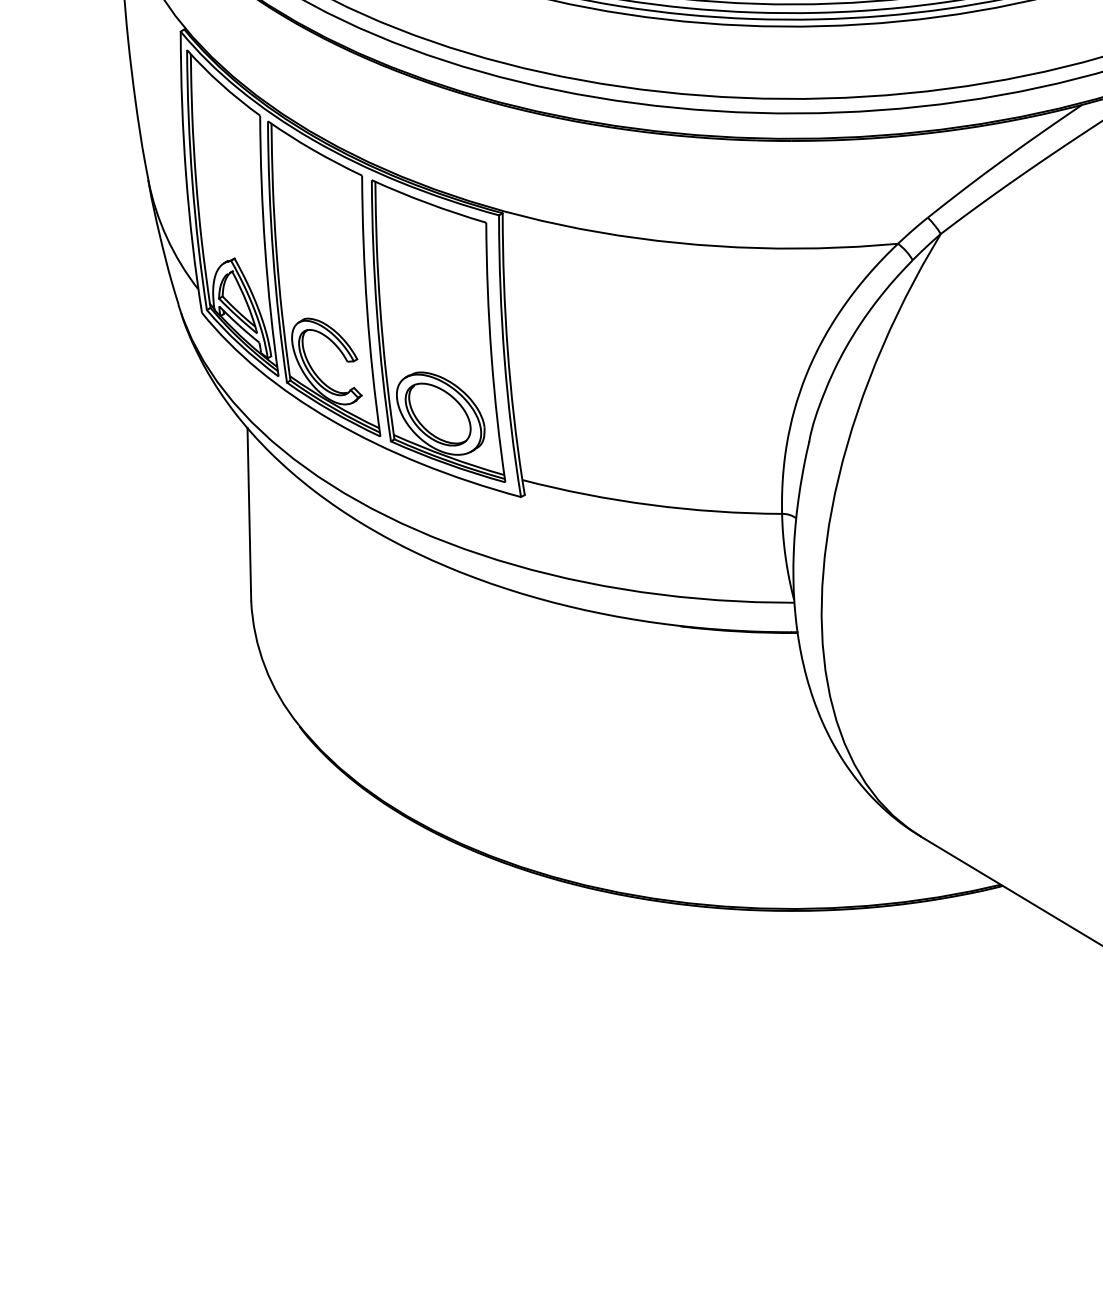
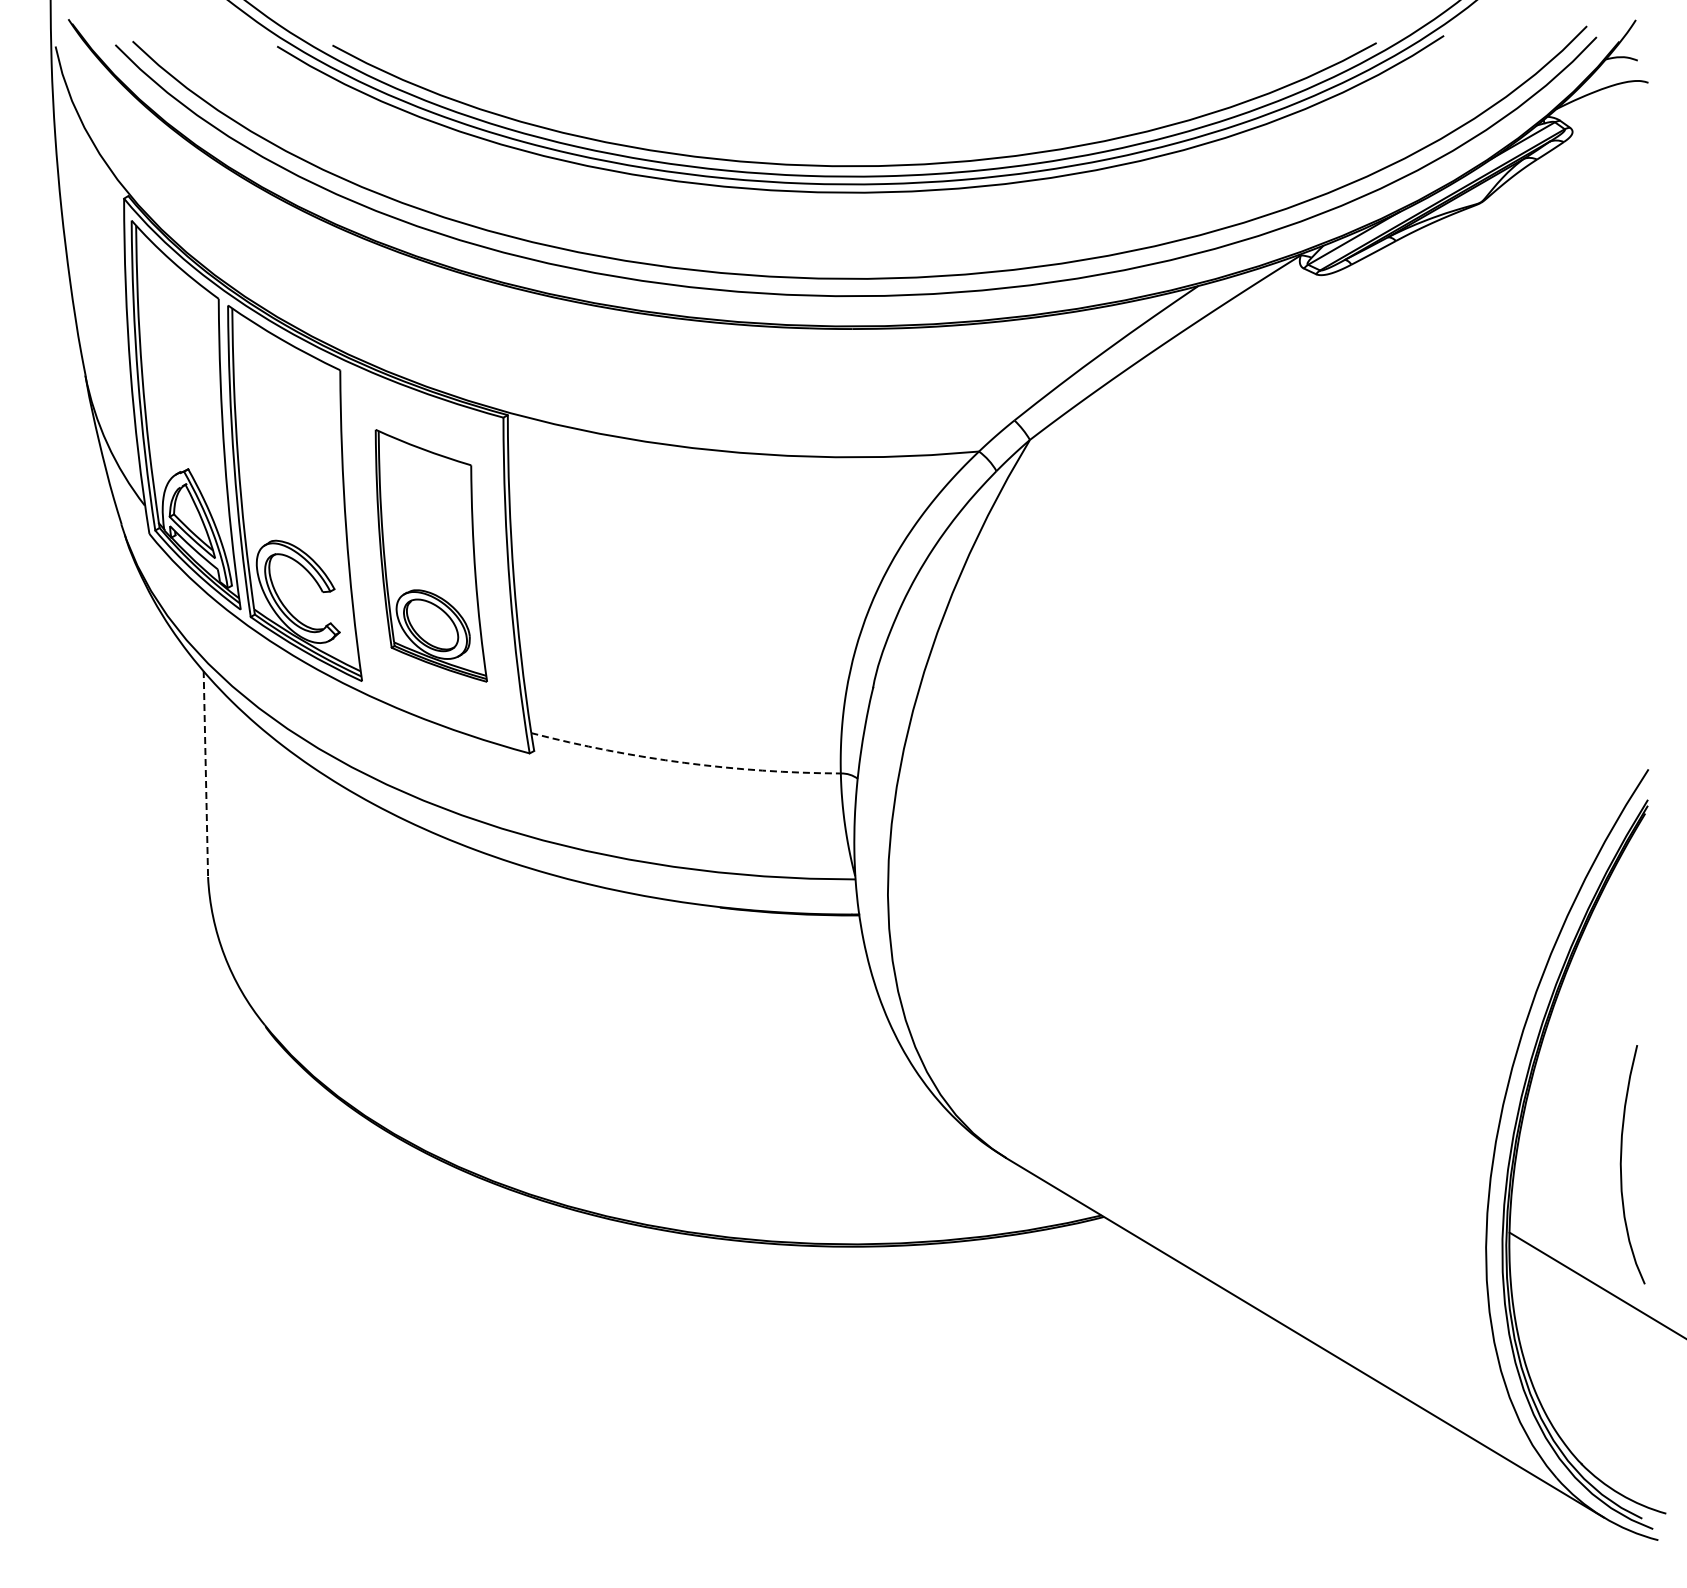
part: (438, 331) -> (431, 555), size x0.7
arc: (650, 504) -> (684, 762), solid -> dashed
line: (249, 514) -> (205, 774), solid -> dashed

